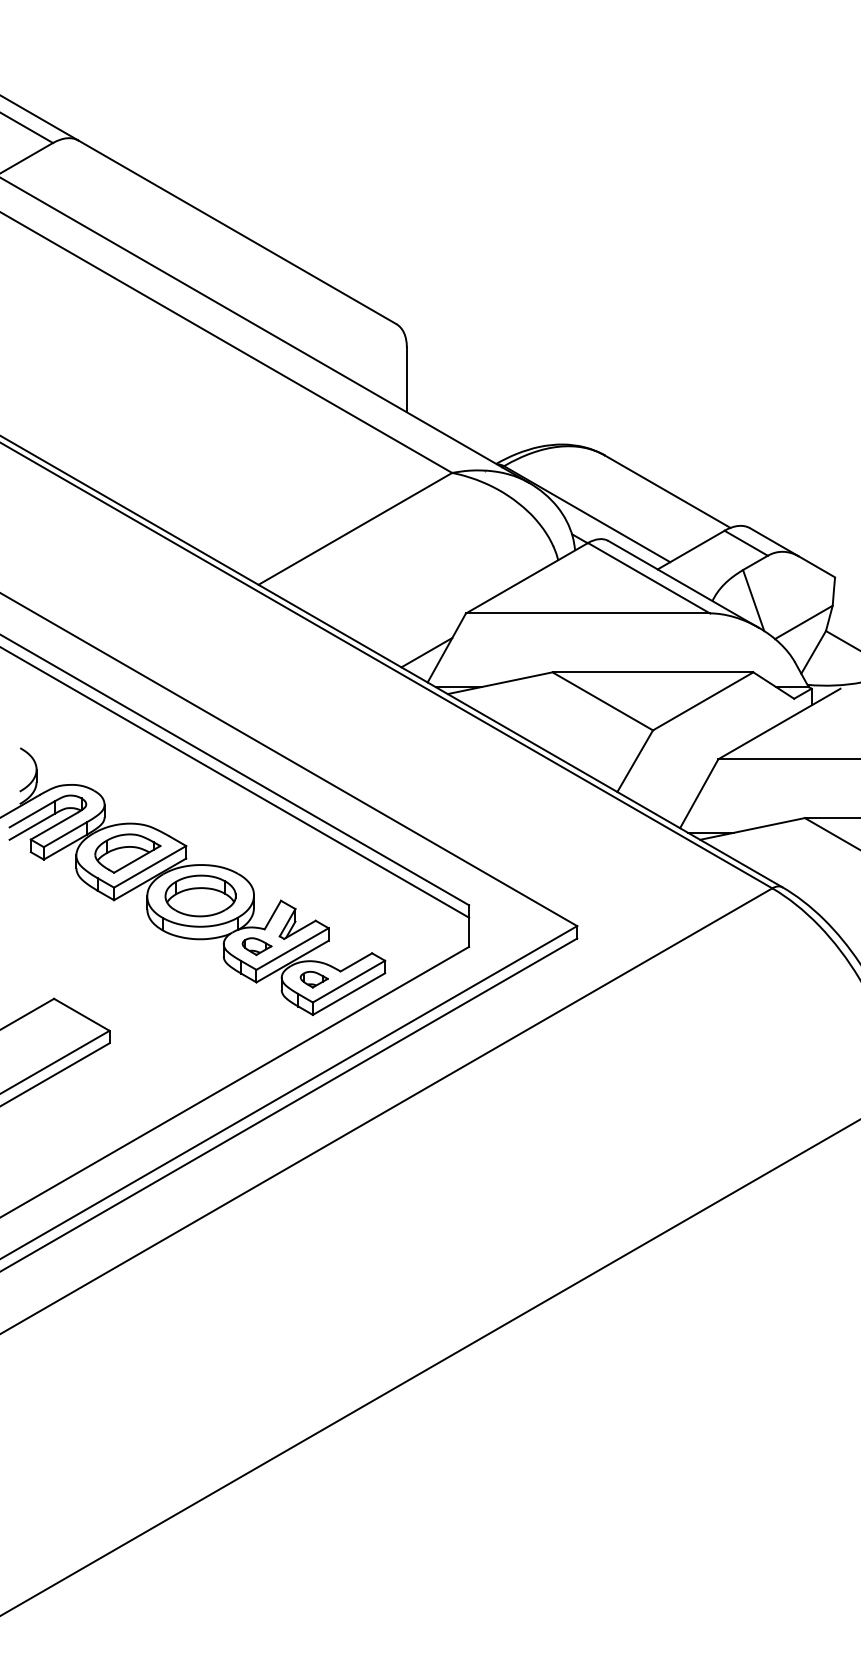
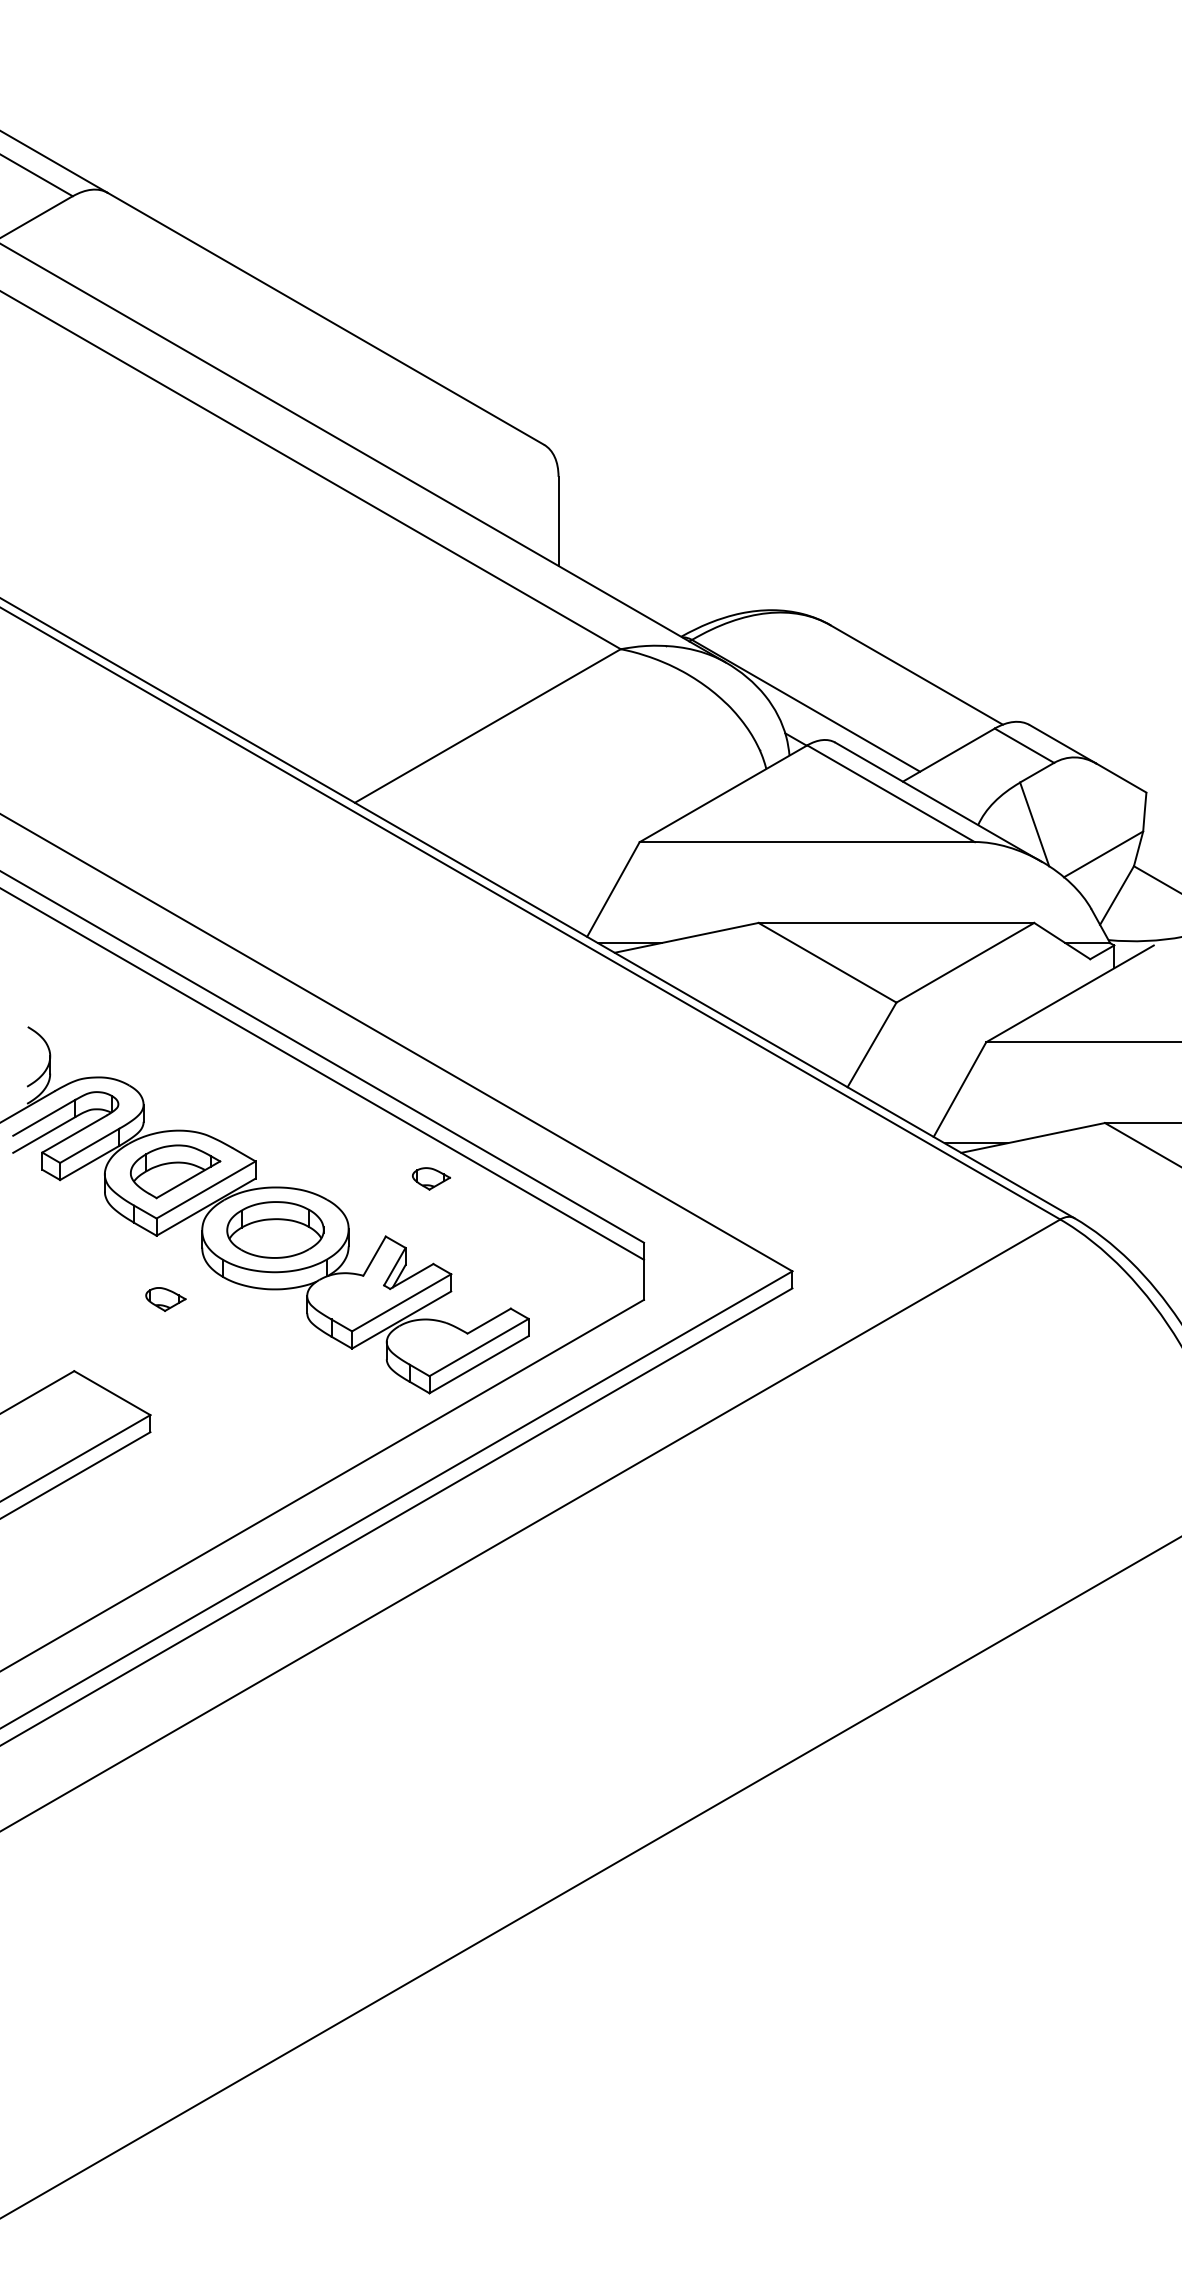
line: (427, 652) -> (586, 895), removed
part: (256, 946) -> (165, 1299), moved
part: (314, 979) -> (431, 1178), moved

